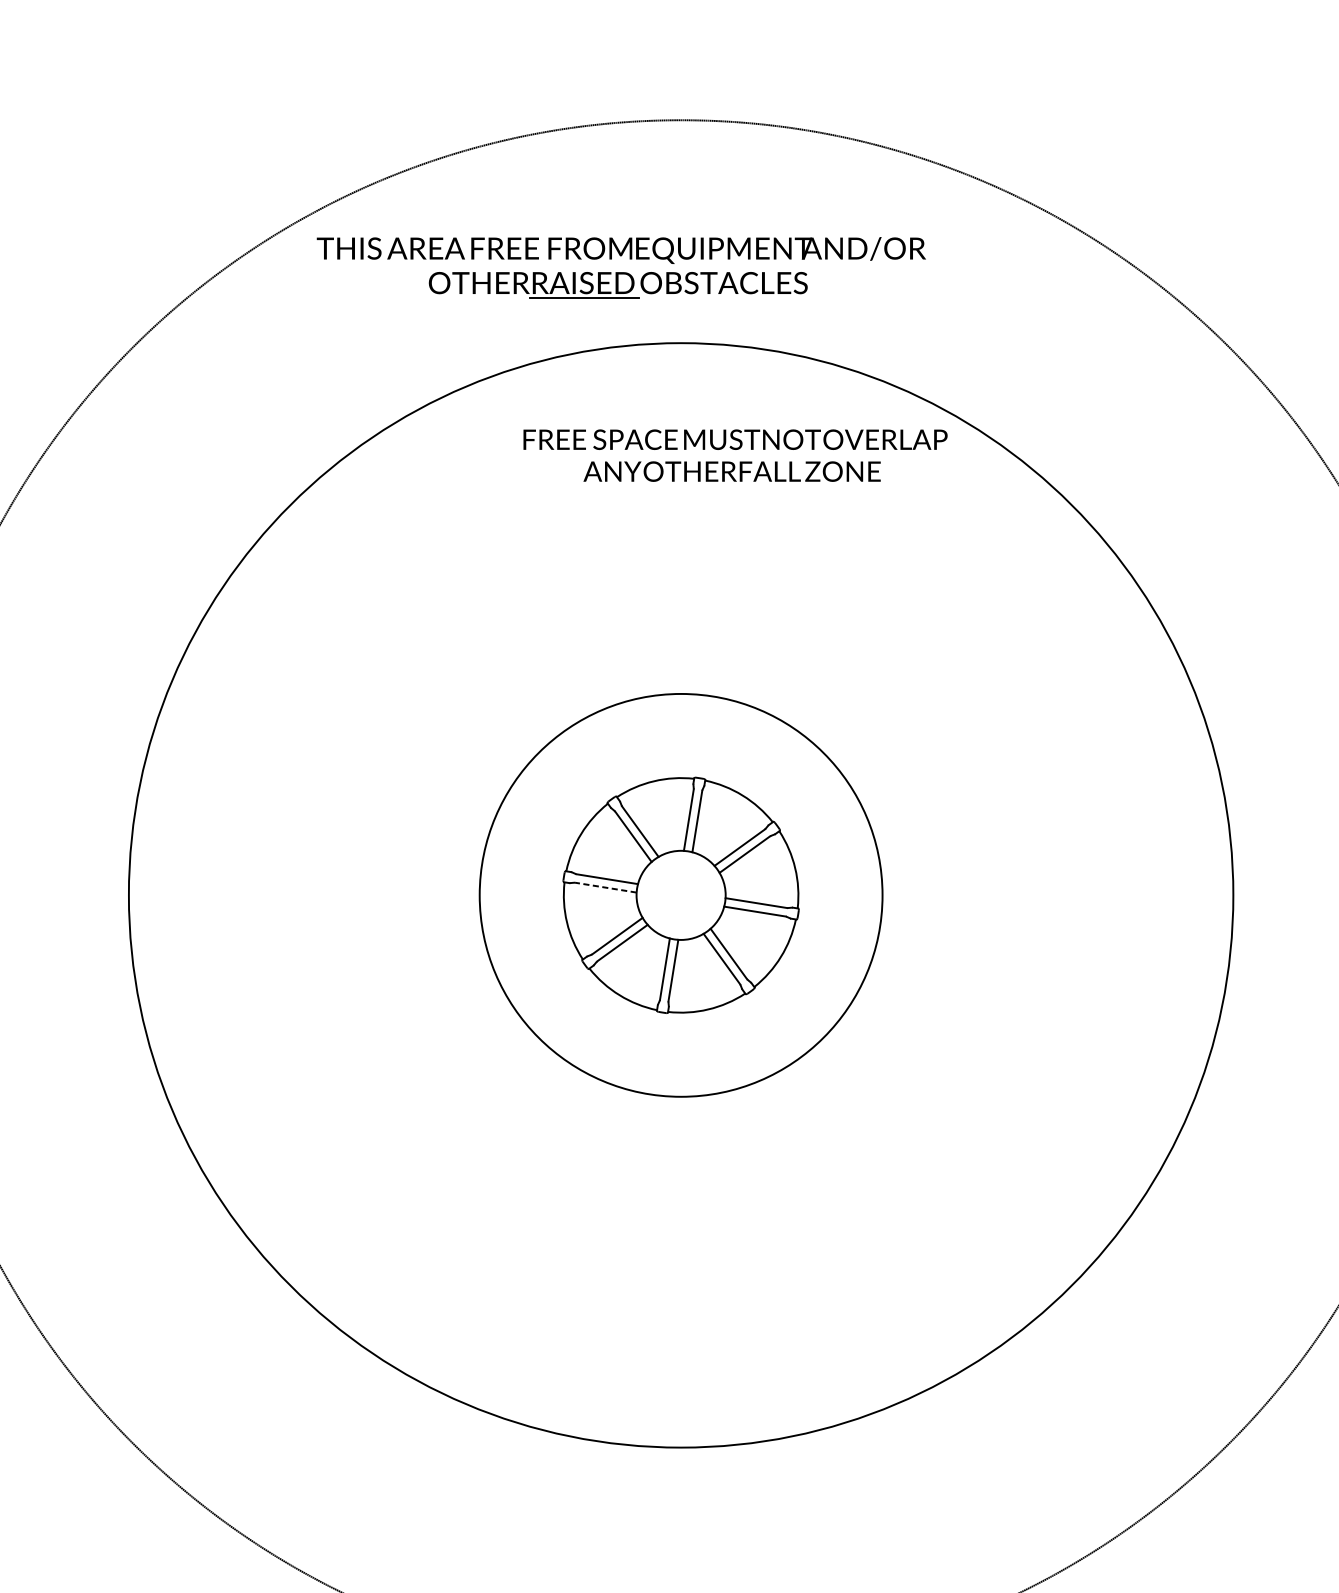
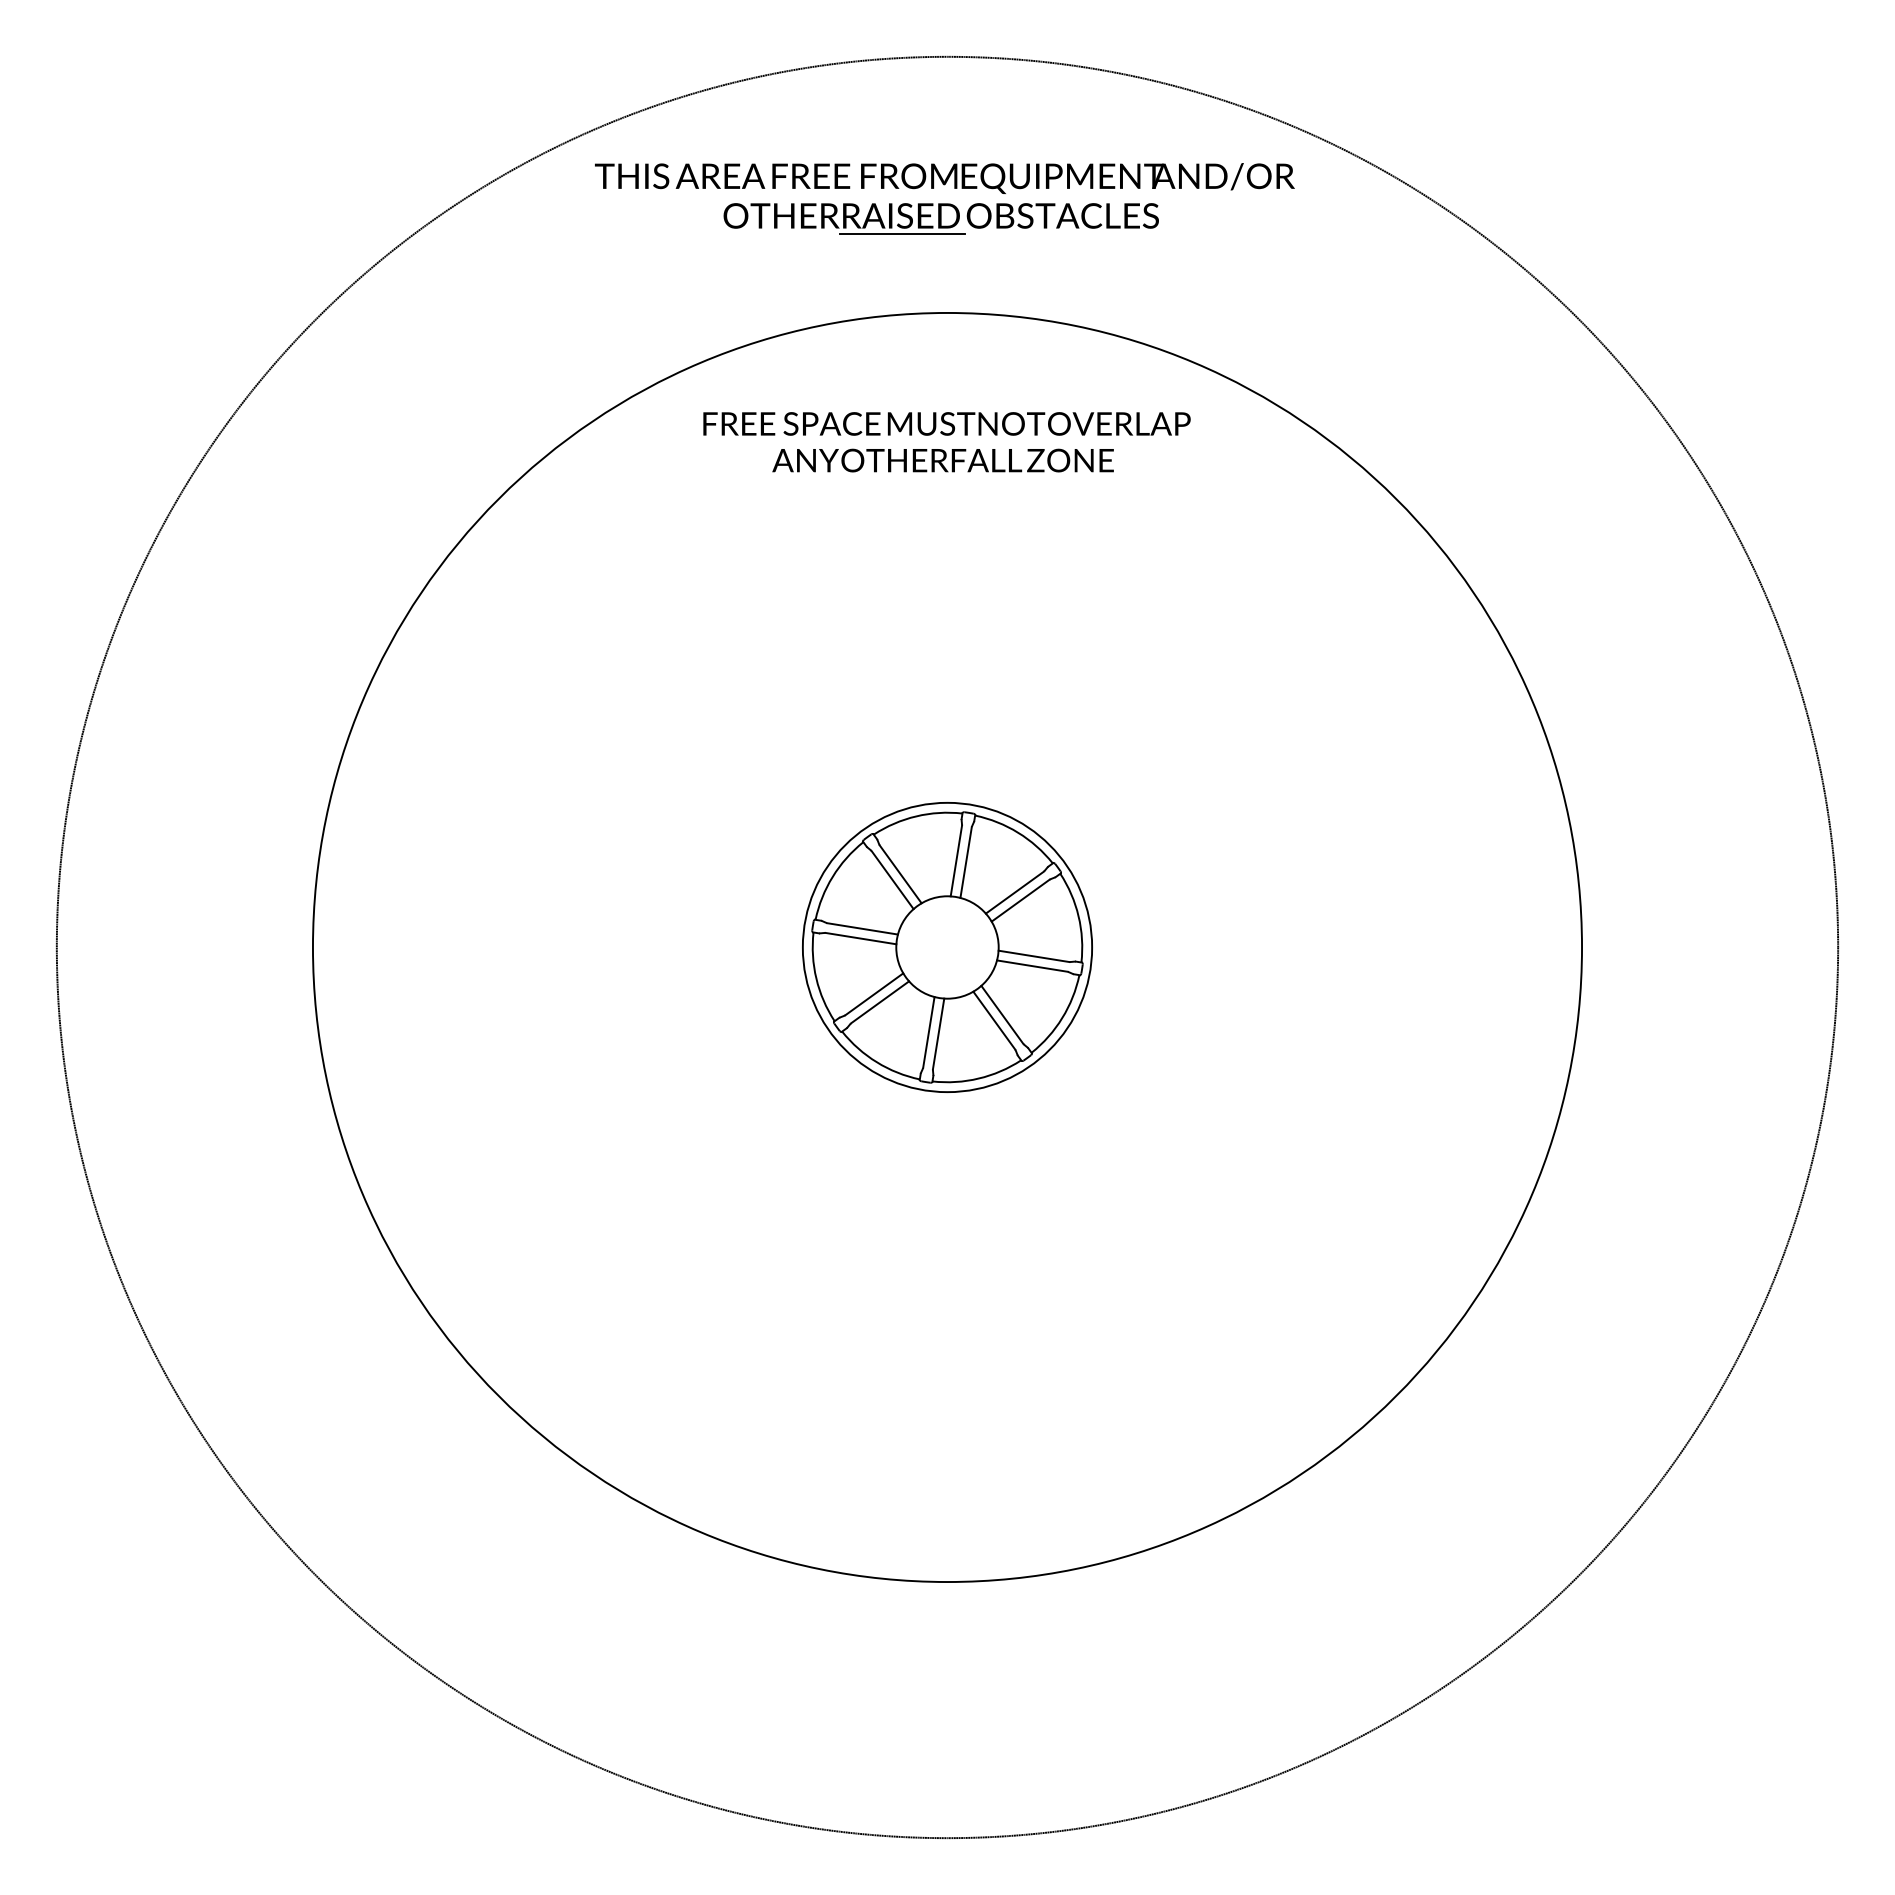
part: (621, 267) -> (944, 198), moved
text: (735, 455) -> (946, 442), moved
line: (605, 887) -> (860, 938), dashed -> solid
circle: (681, 895) -> (947, 947), size x0.62

